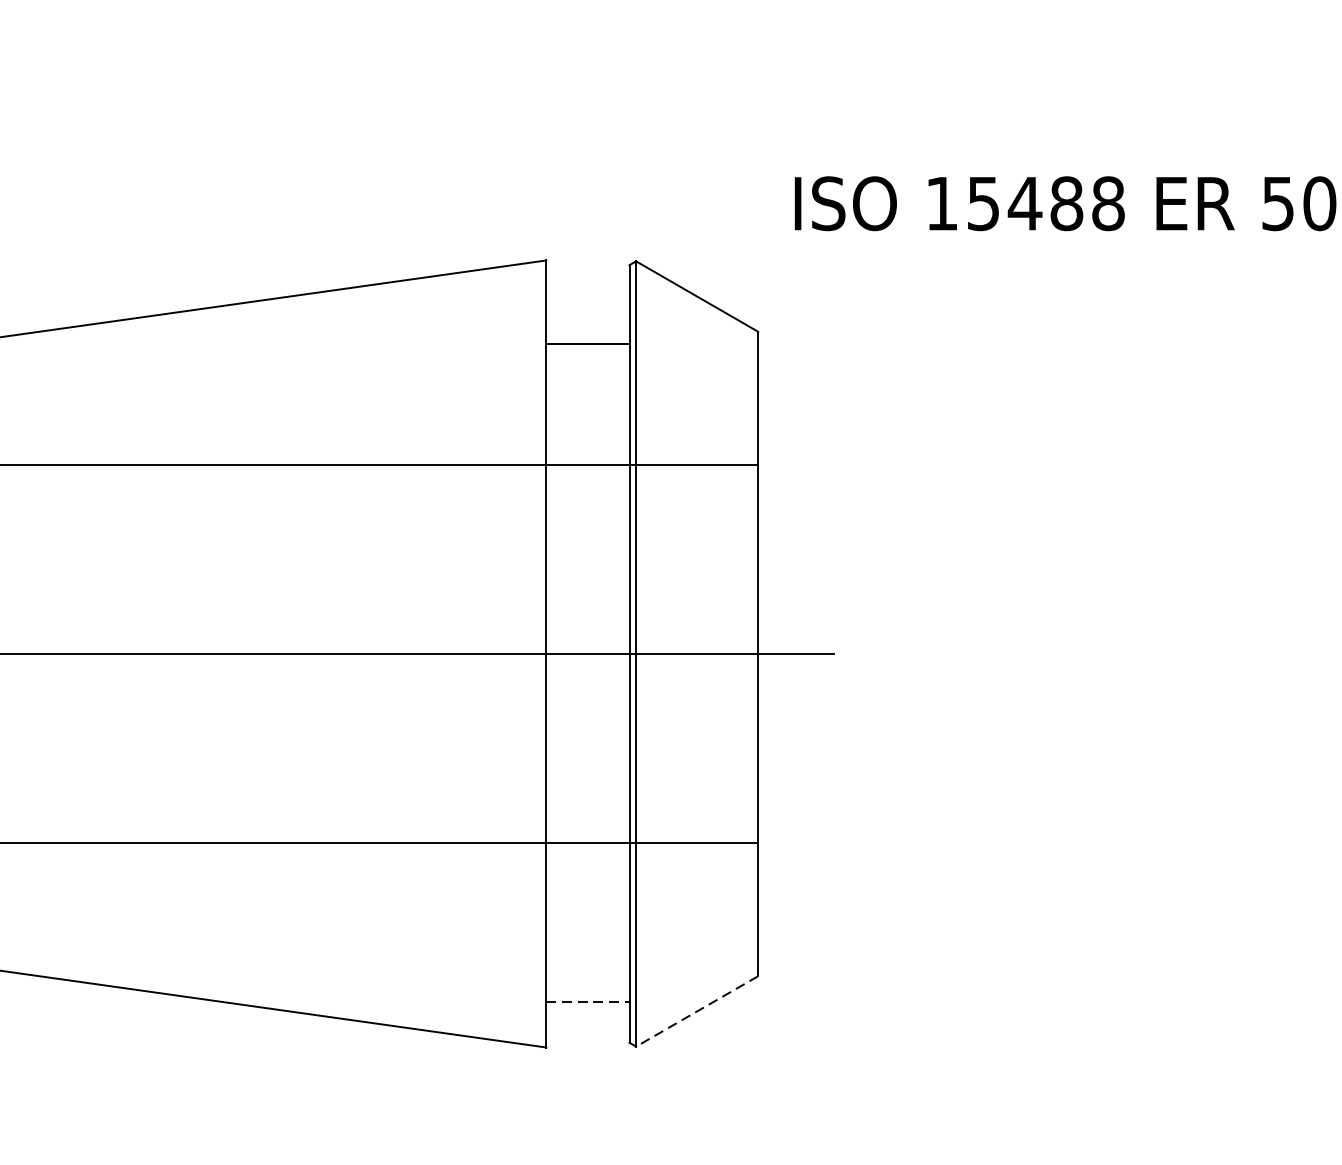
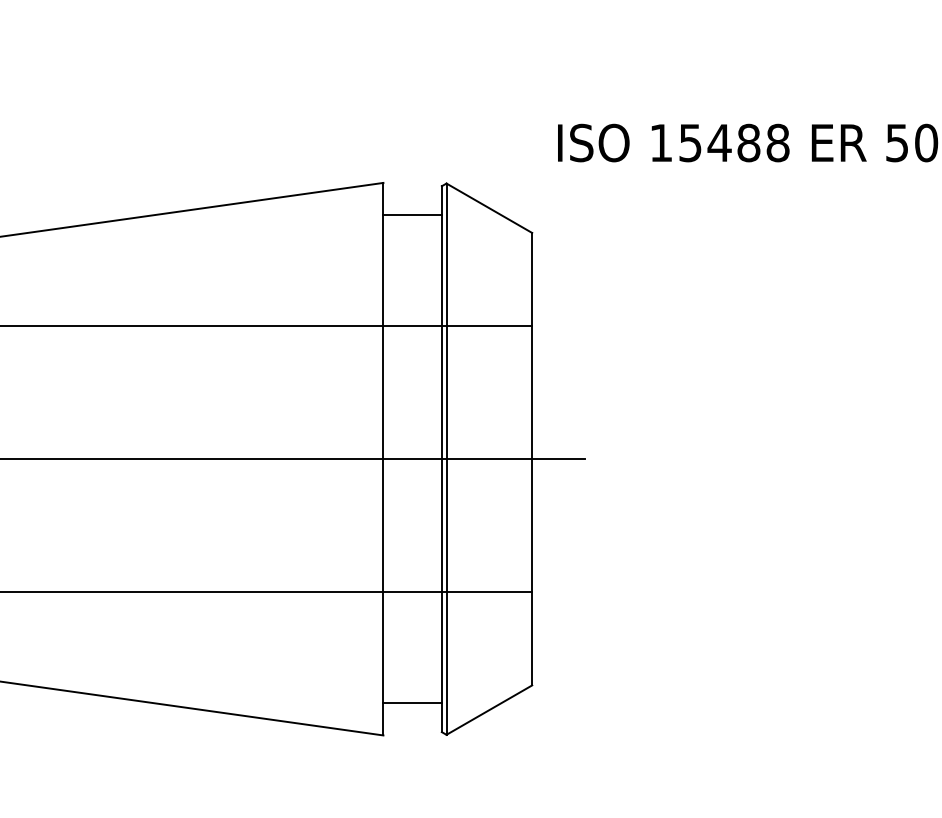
line: (587, 343) -> (412, 214), moved
line: (589, 1001) -> (413, 703), dashed -> solid
line: (695, 1011) -> (488, 710), dashed -> solid

